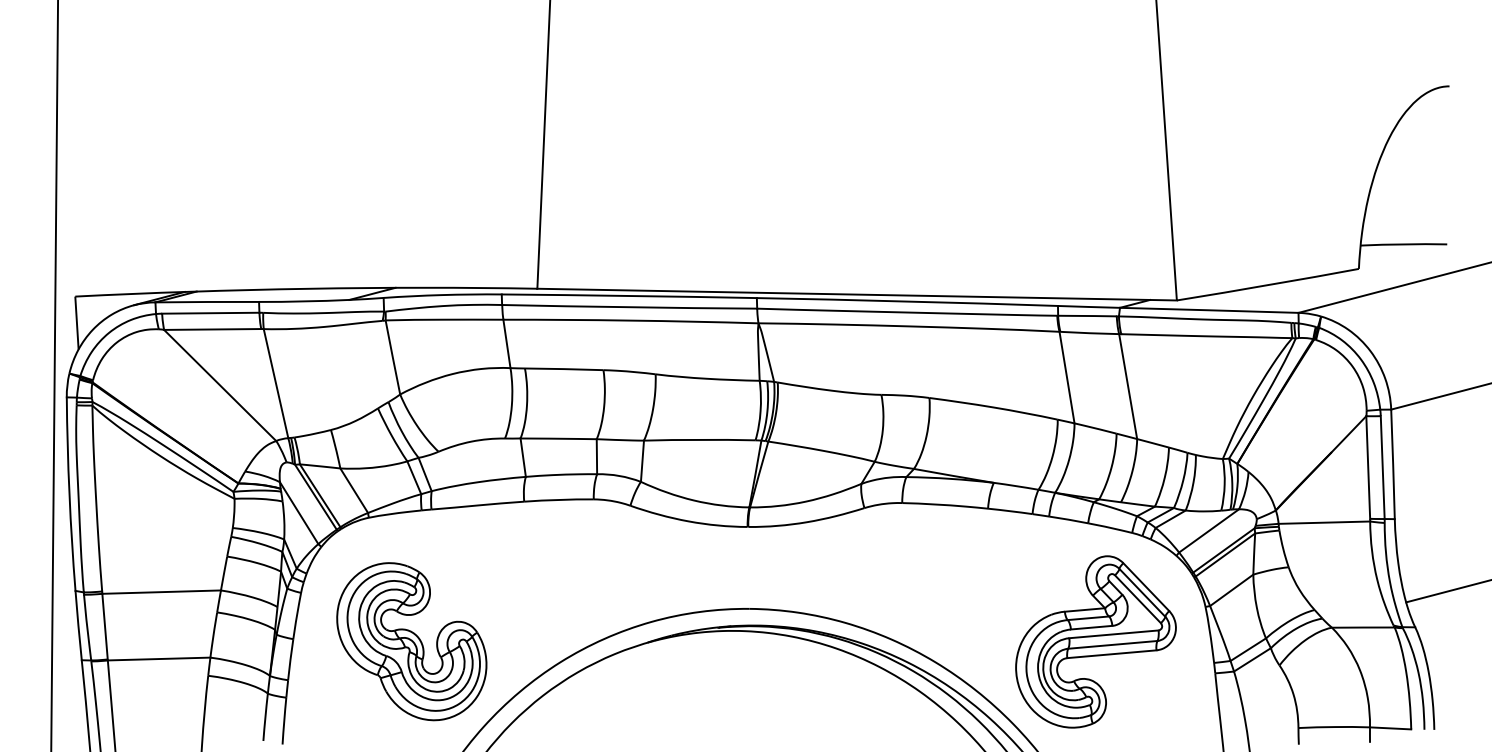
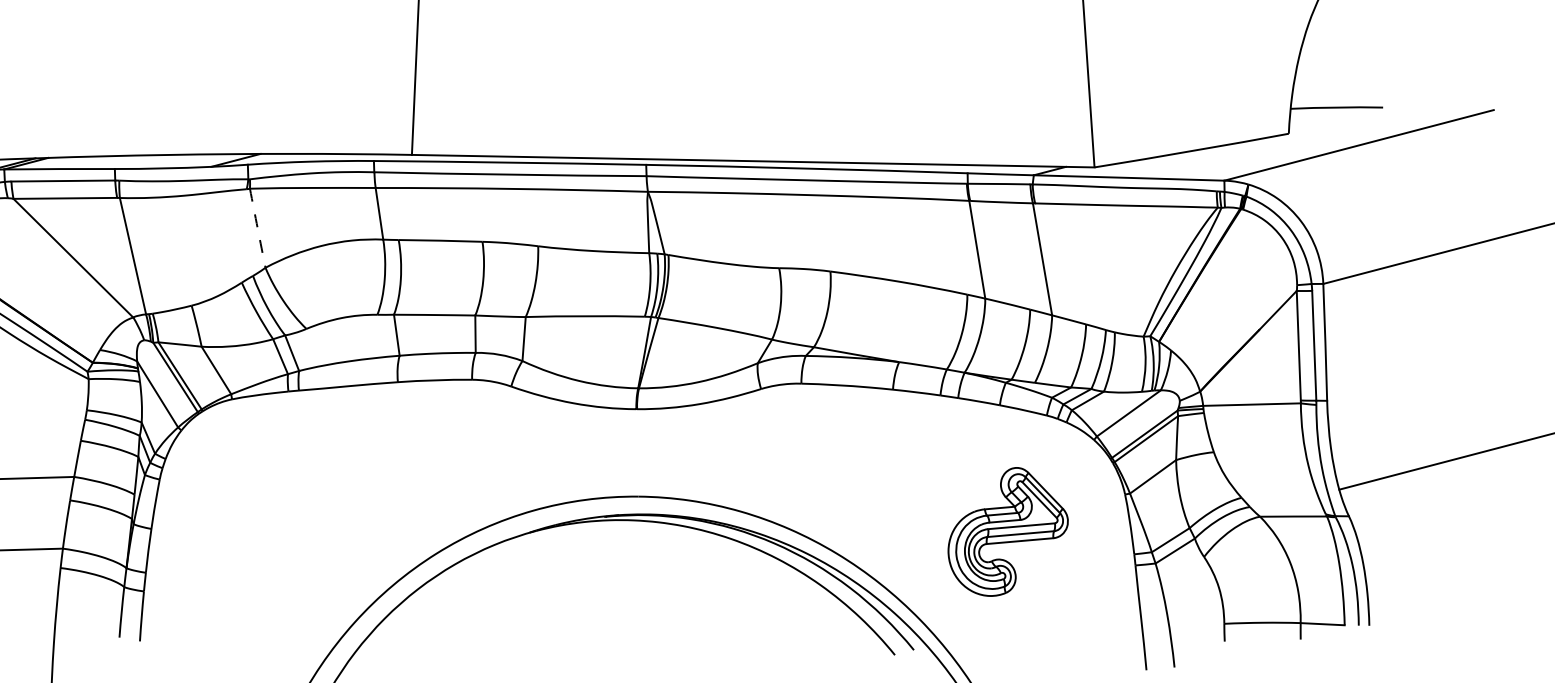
arc: (392, 357) -> (257, 228), solid -> dashed
part: (411, 641) -> (277, 531), removed
part: (1095, 641) -> (1007, 531), size x0.7

